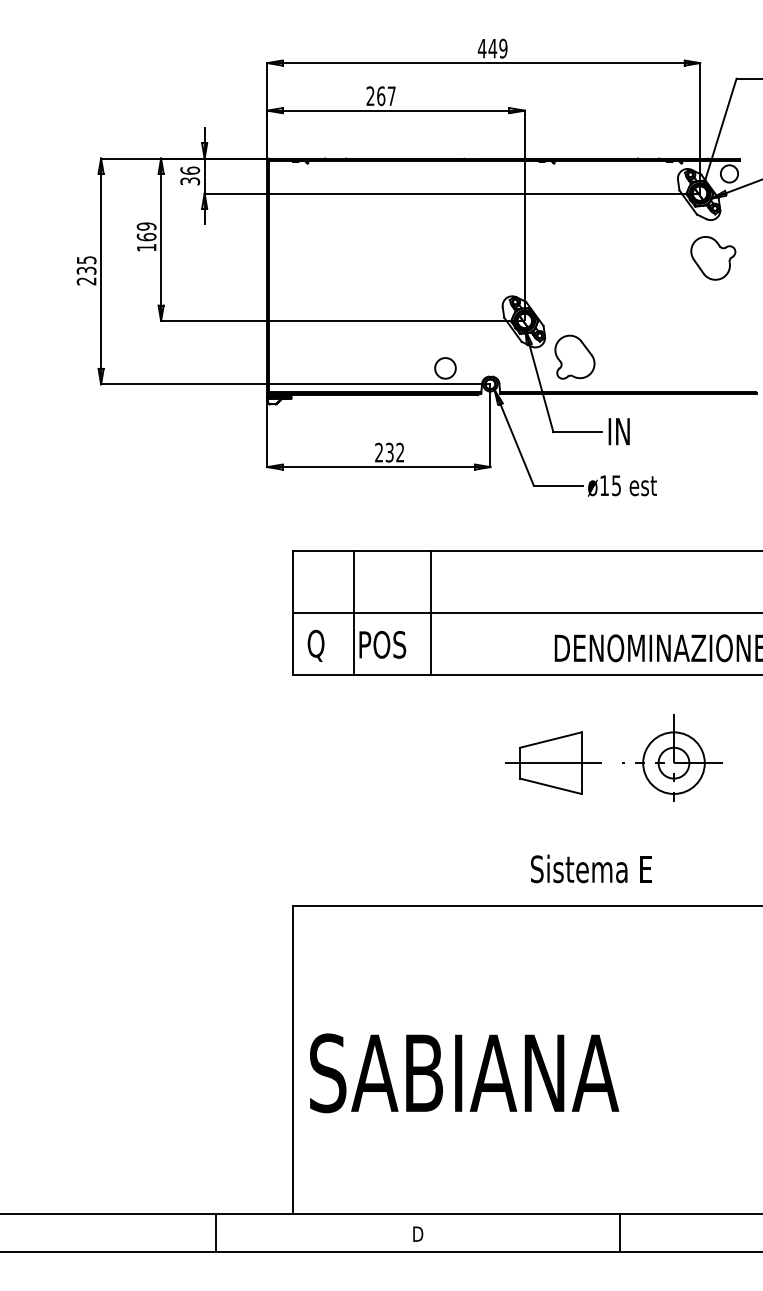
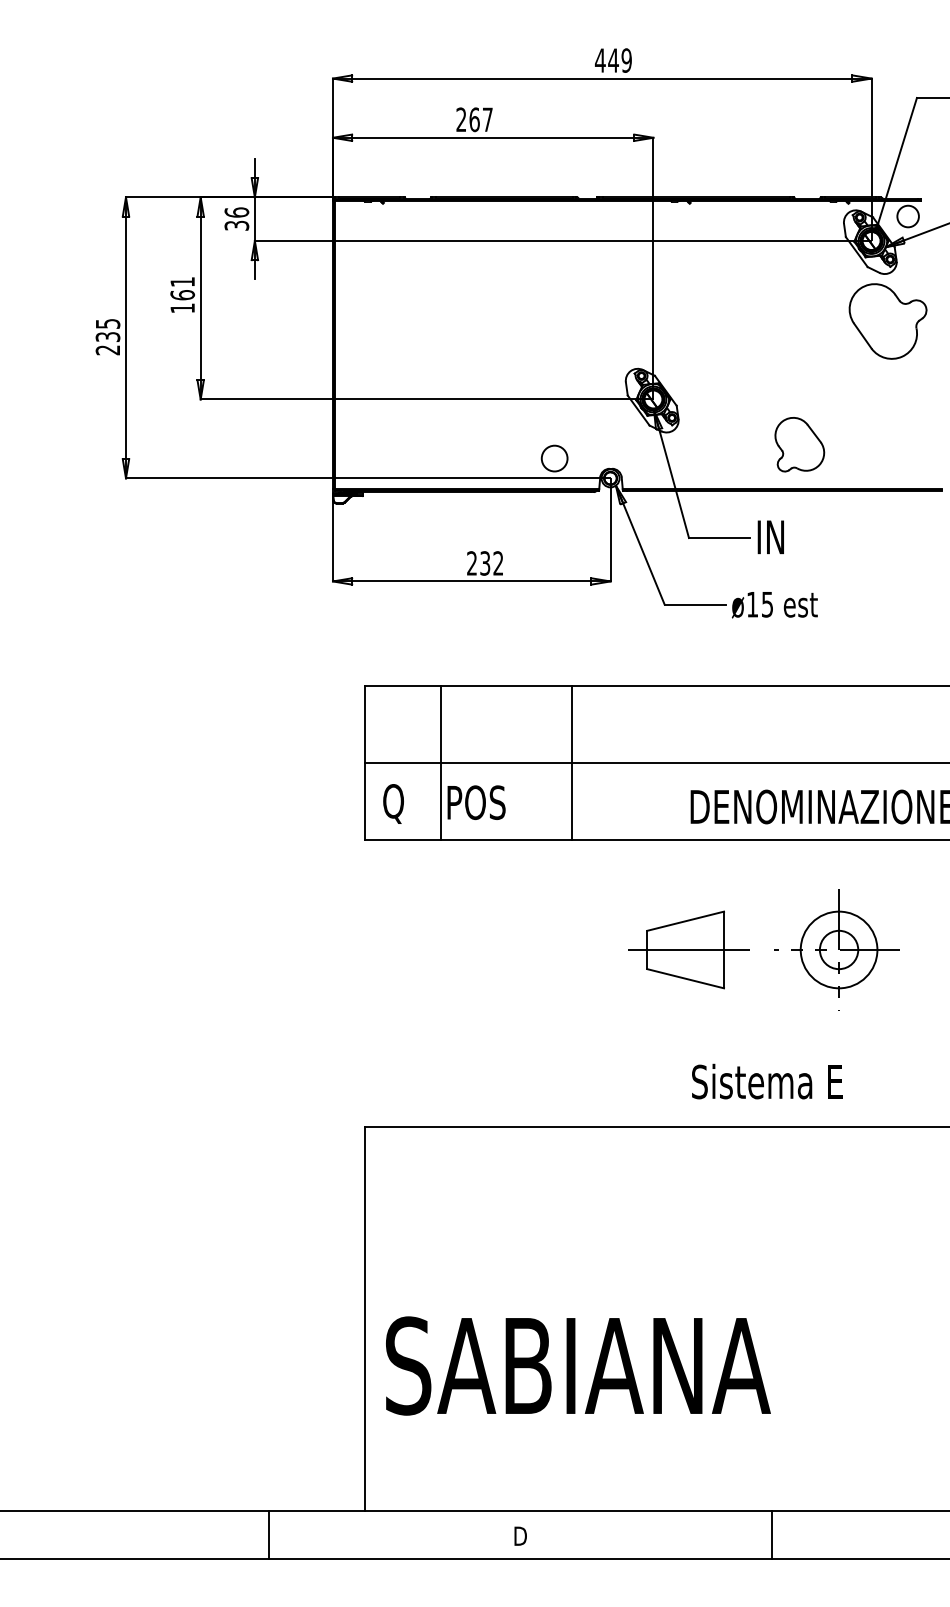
text: (146, 226) -> (182, 282), 169 -> 161
part: (712, 258) -> (887, 321), size x1.4
part: (574, 357) -> (799, 444), moved
line: (431, 612) -> (572, 762), moved
text: (591, 868) -> (767, 1081), moved
text: (464, 1072) -> (578, 1365), moved

